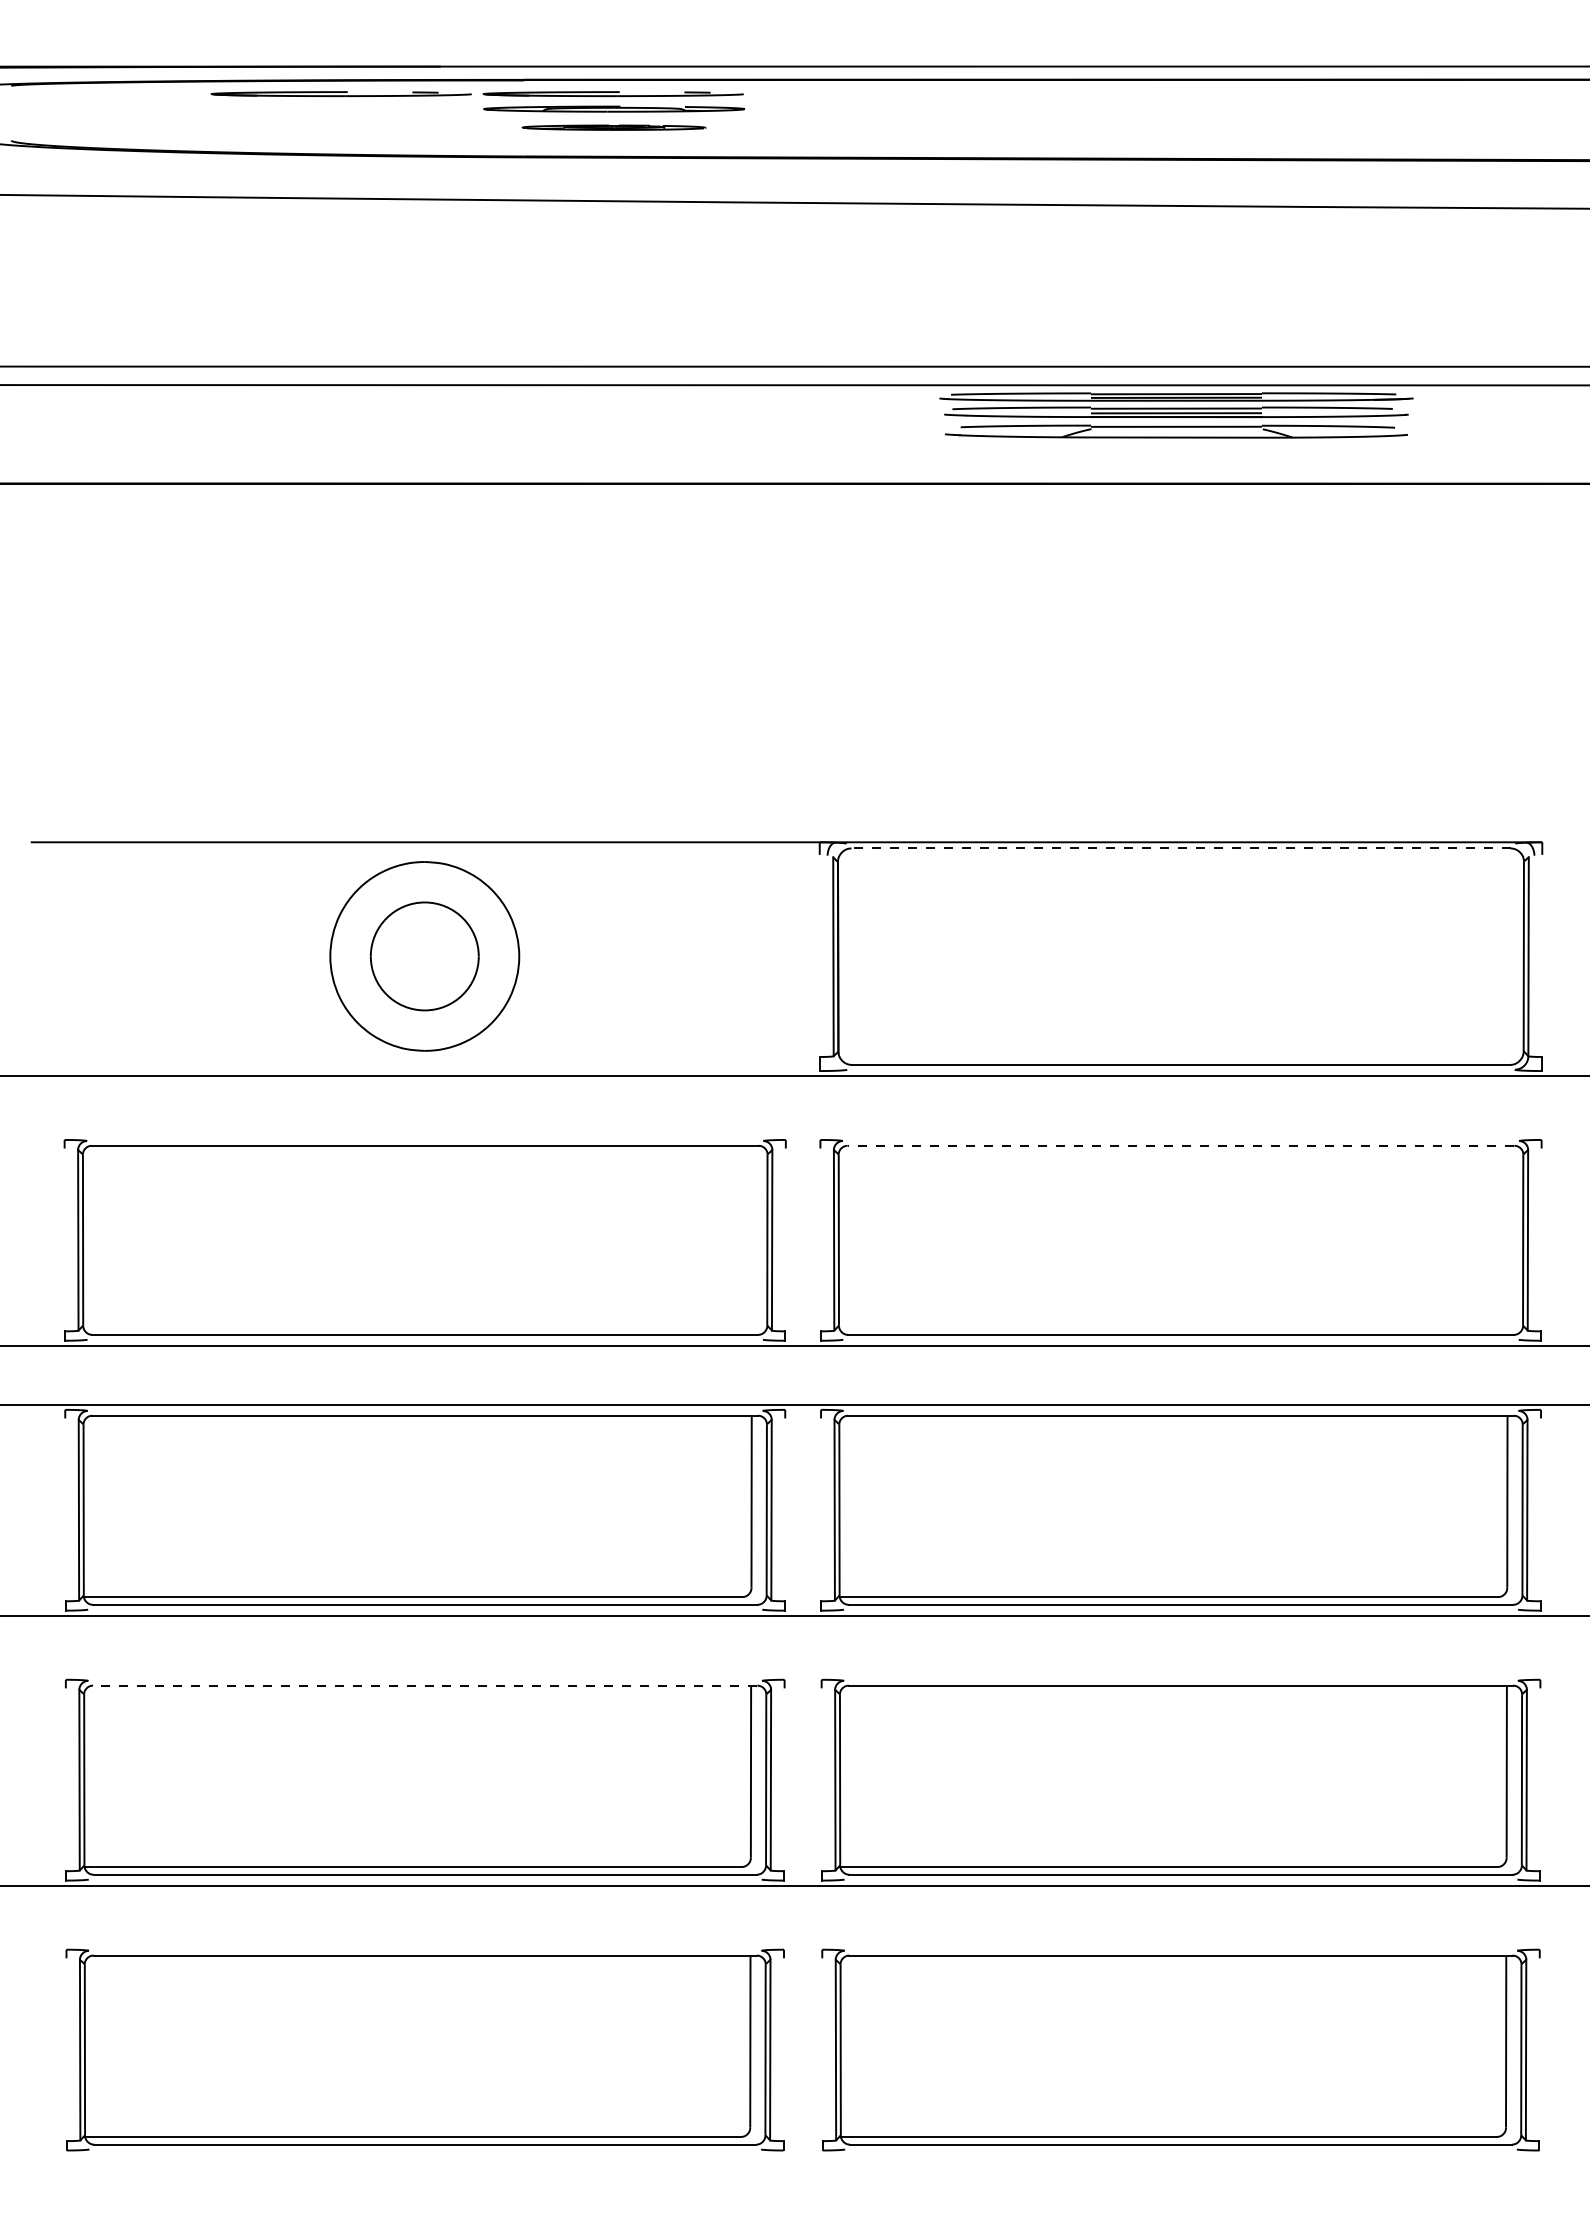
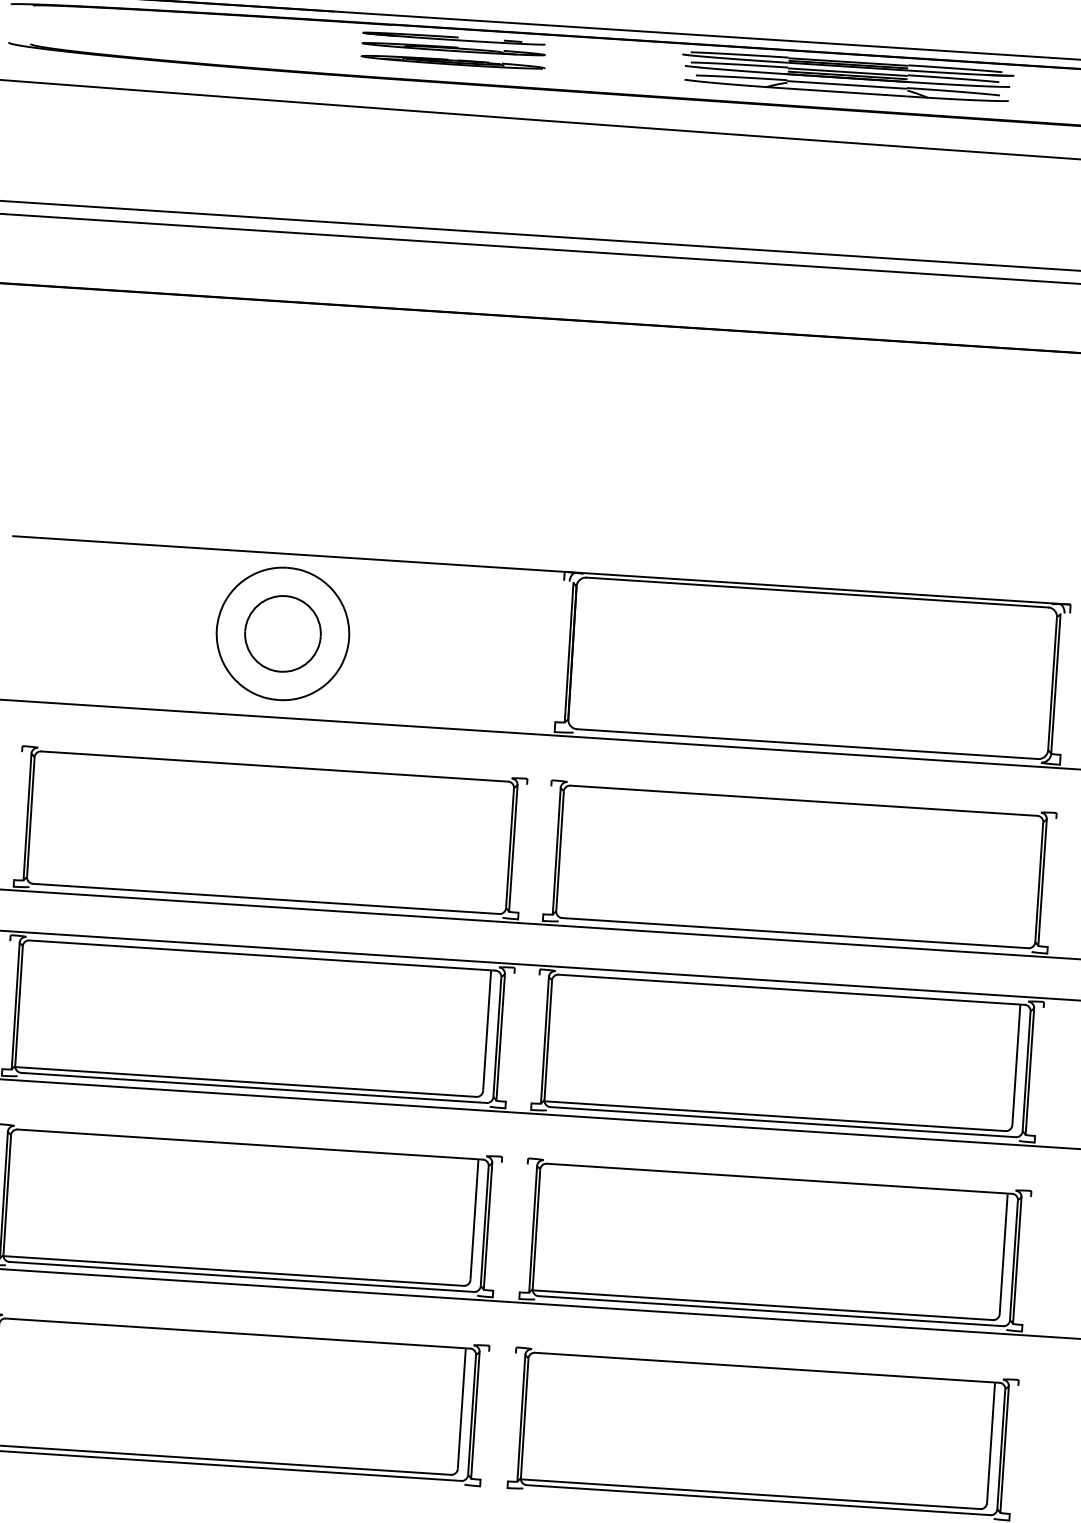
part: (340, 93) -> (263, 25), removed
part: (613, 127) -> (452, 62), size x1.43
part: (1176, 415) -> (847, 76), moved
line: (1181, 848) -> (817, 592), dashed -> solid
line: (1180, 1145) -> (803, 800), dashed -> solid
line: (424, 1685) -> (249, 1144), dashed -> solid

